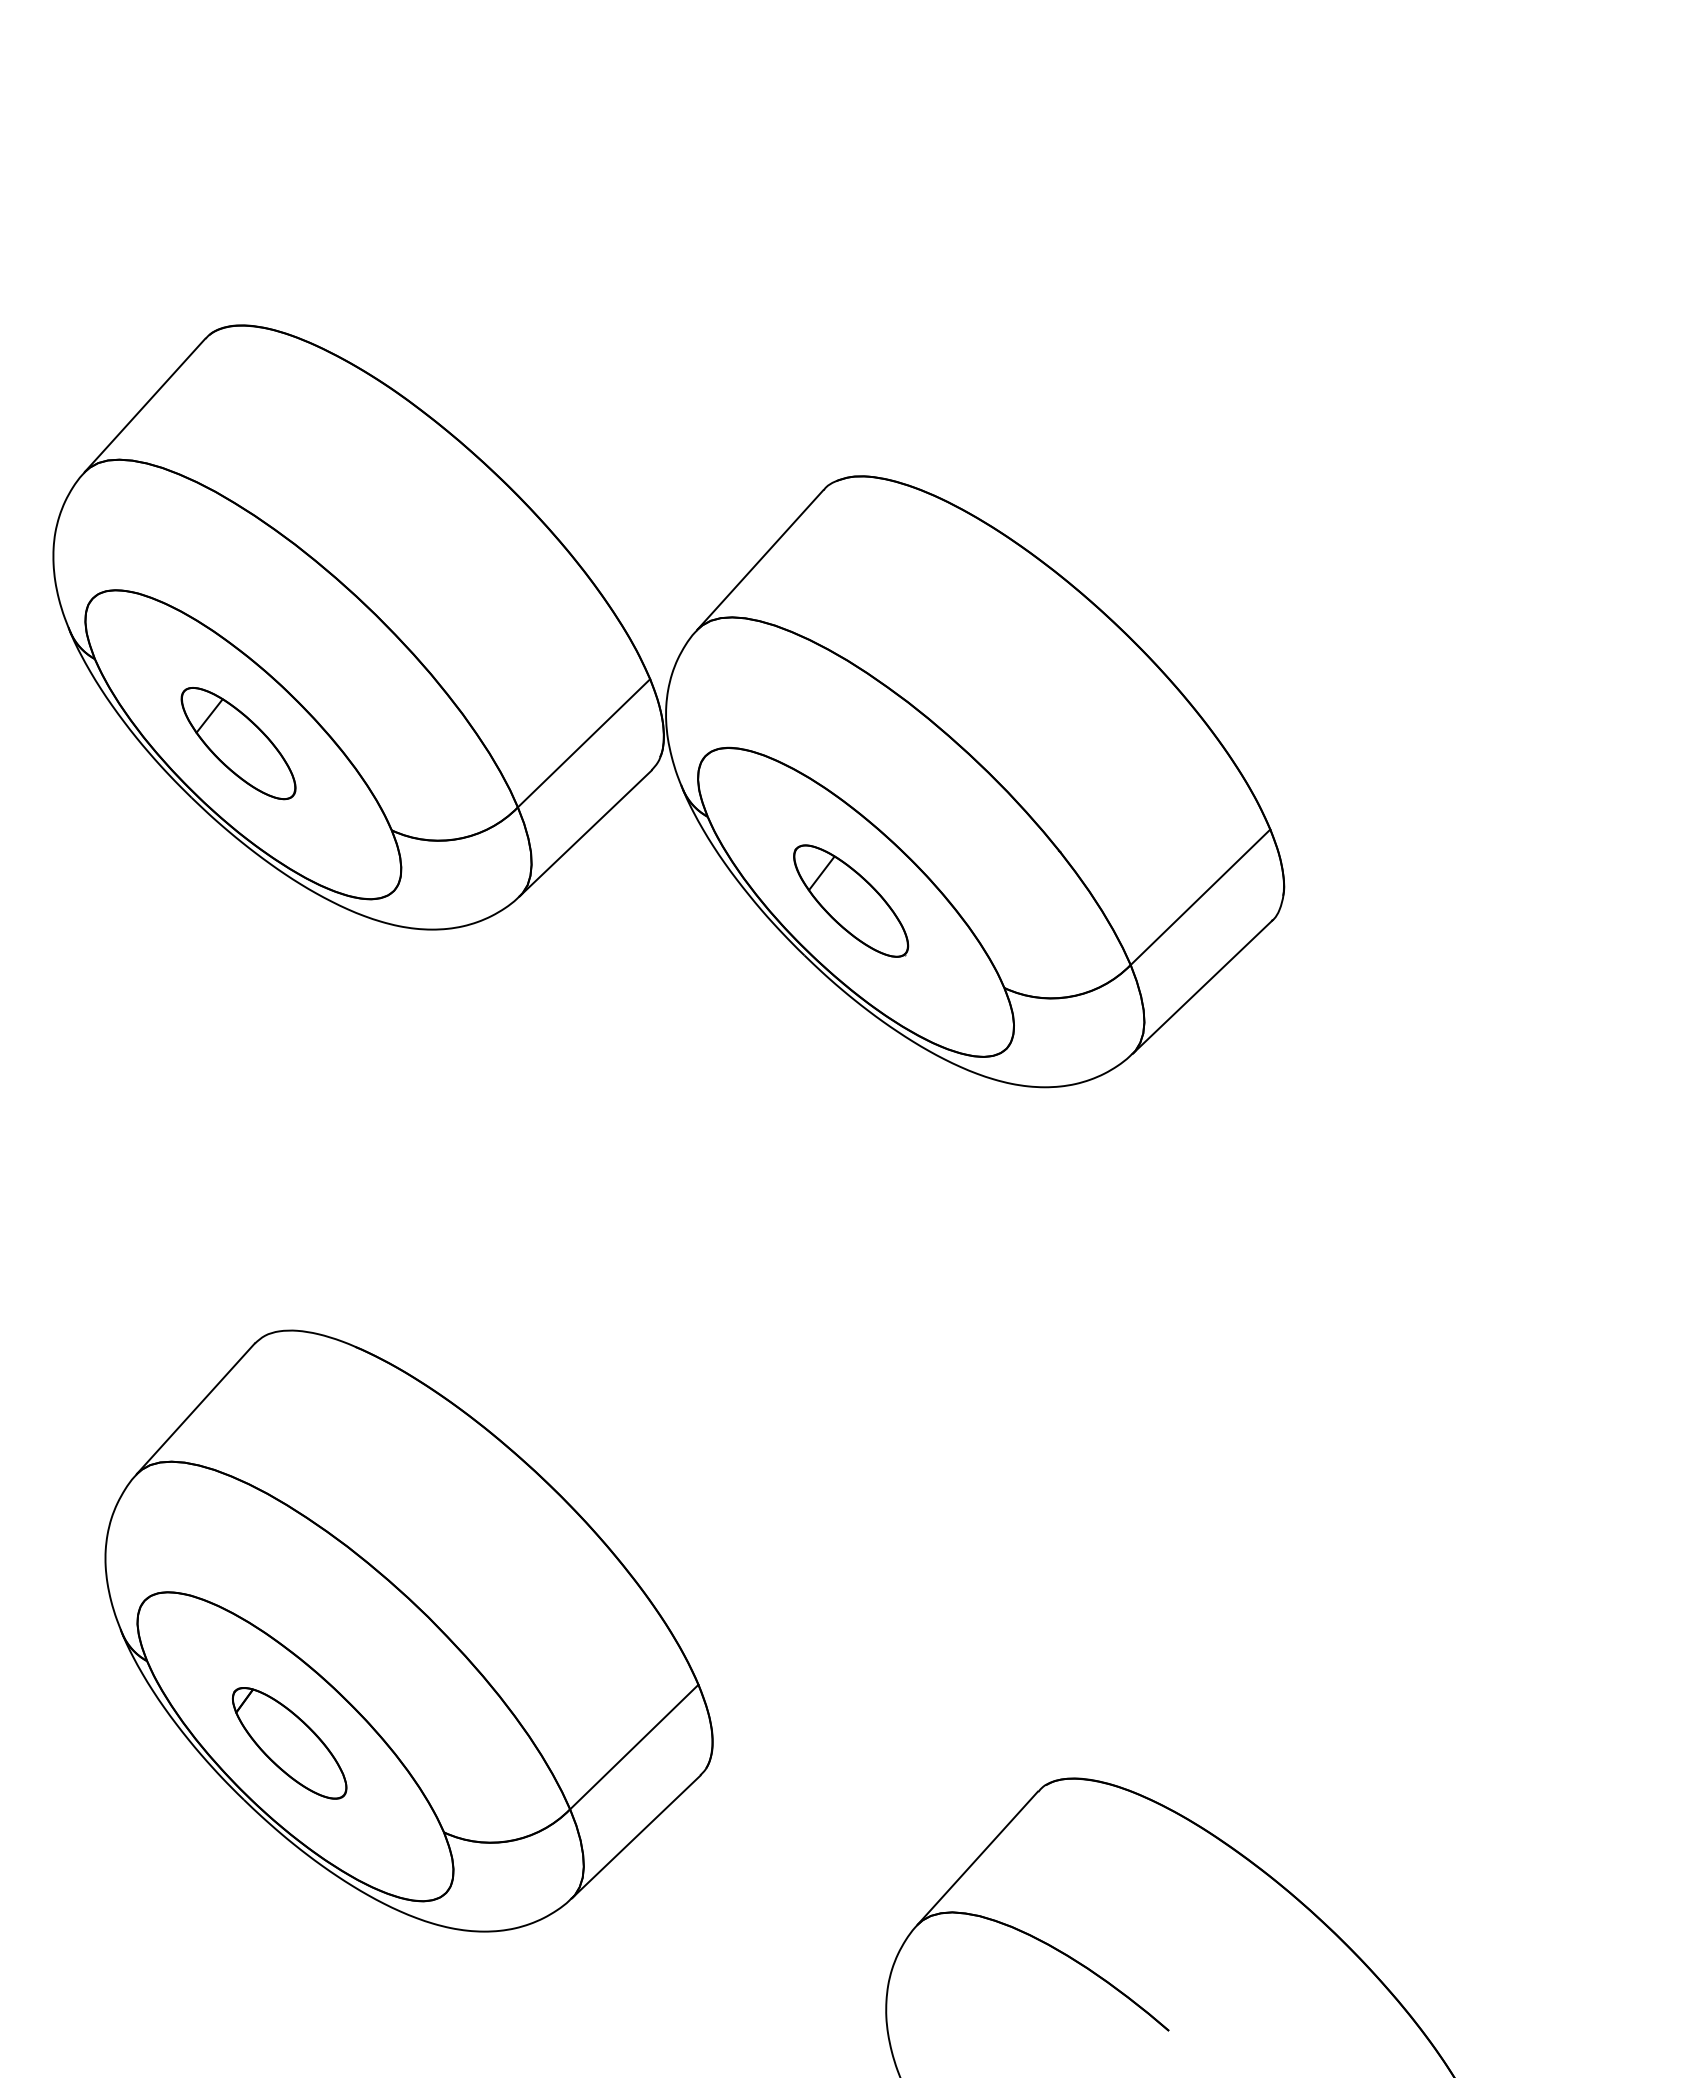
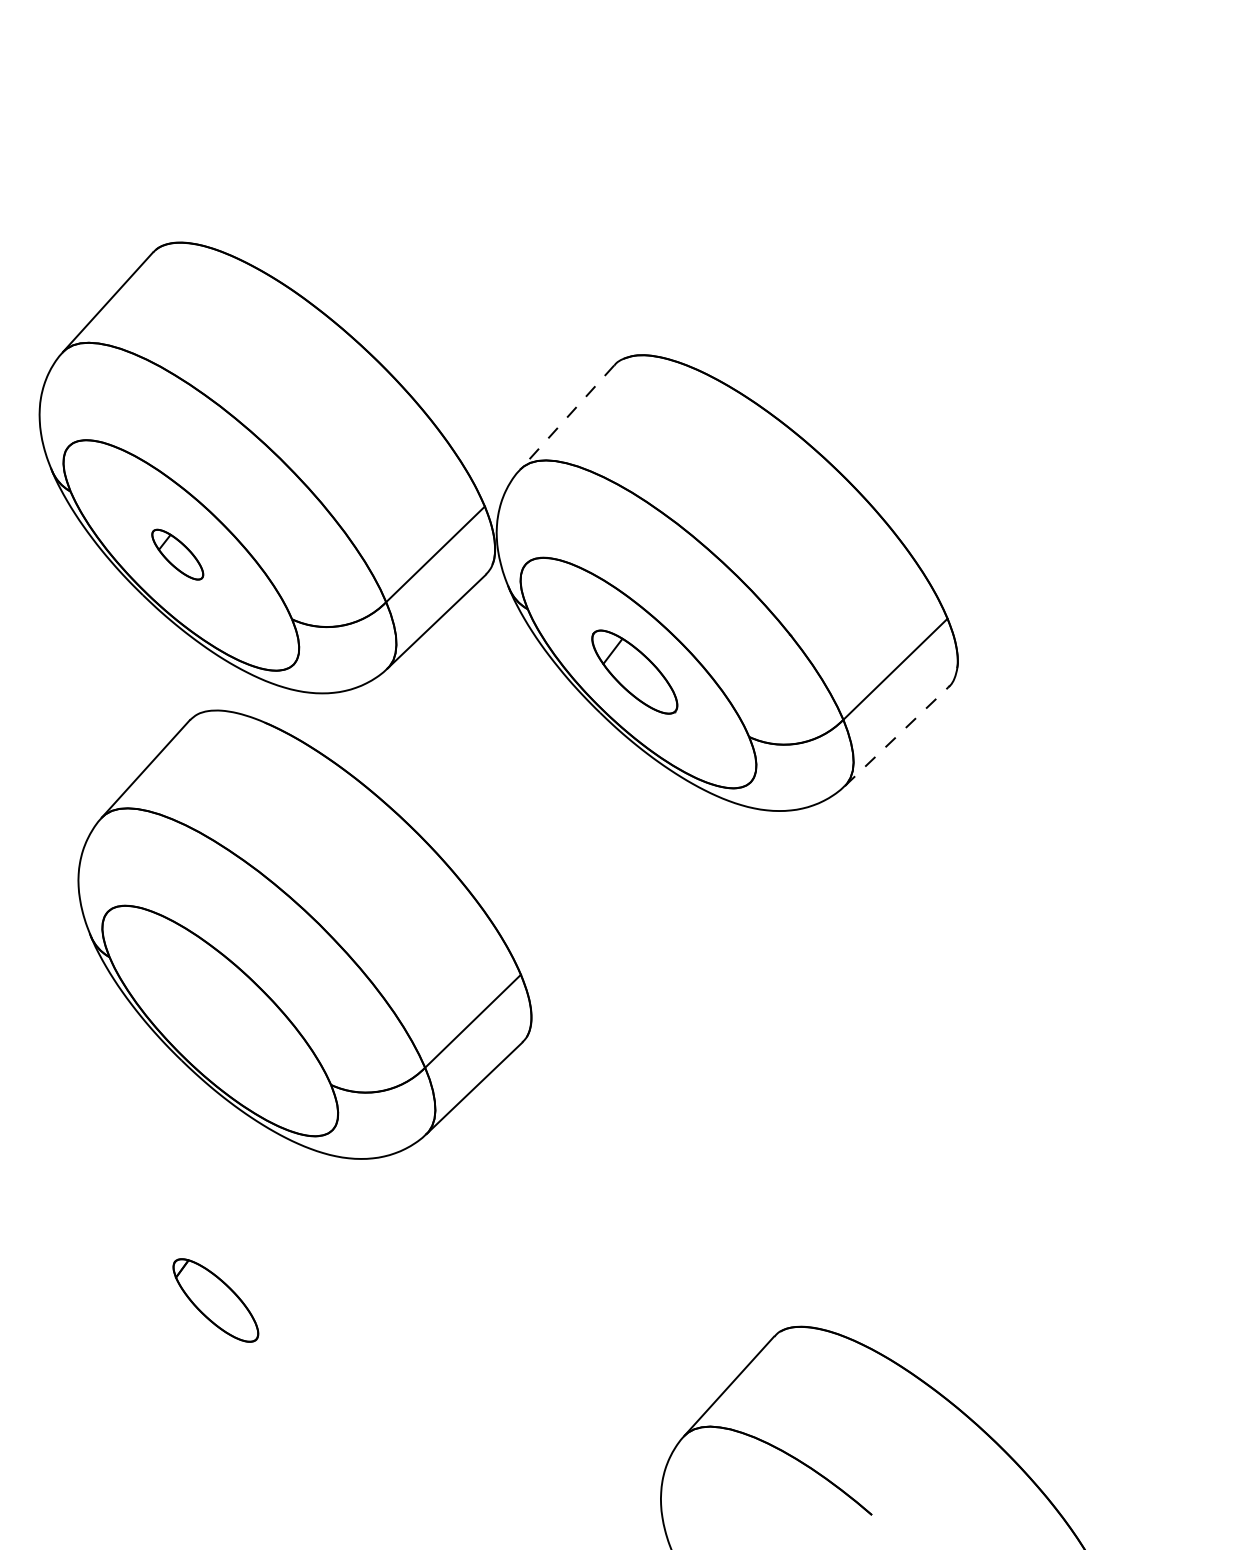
line: (759, 560) -> (566, 417), solid -> dashed
part: (238, 743) -> (177, 554), size x0.6
line: (1202, 987) -> (896, 736), solid -> dashed
part: (408, 1630) -> (304, 934), moved

